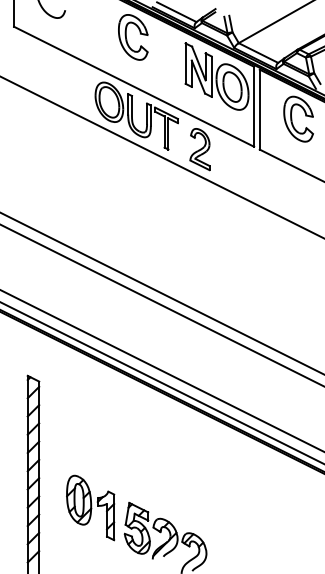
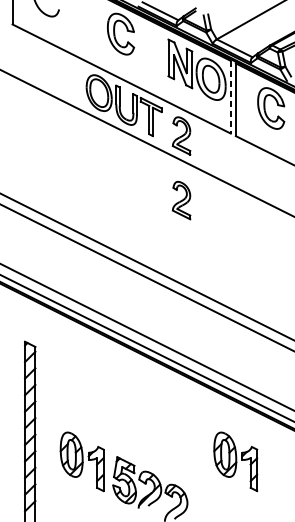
line: (254, 106) -> (231, 96), solid -> dashed
part: (199, 220) -> (181, 200), added
part: (259, 507) -> (235, 461), added

